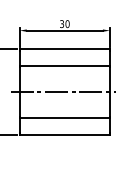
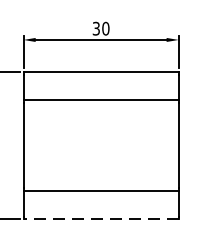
line: (62, 92) -> (97, 146), removed
line: (64, 134) -> (100, 218), solid -> dashed

